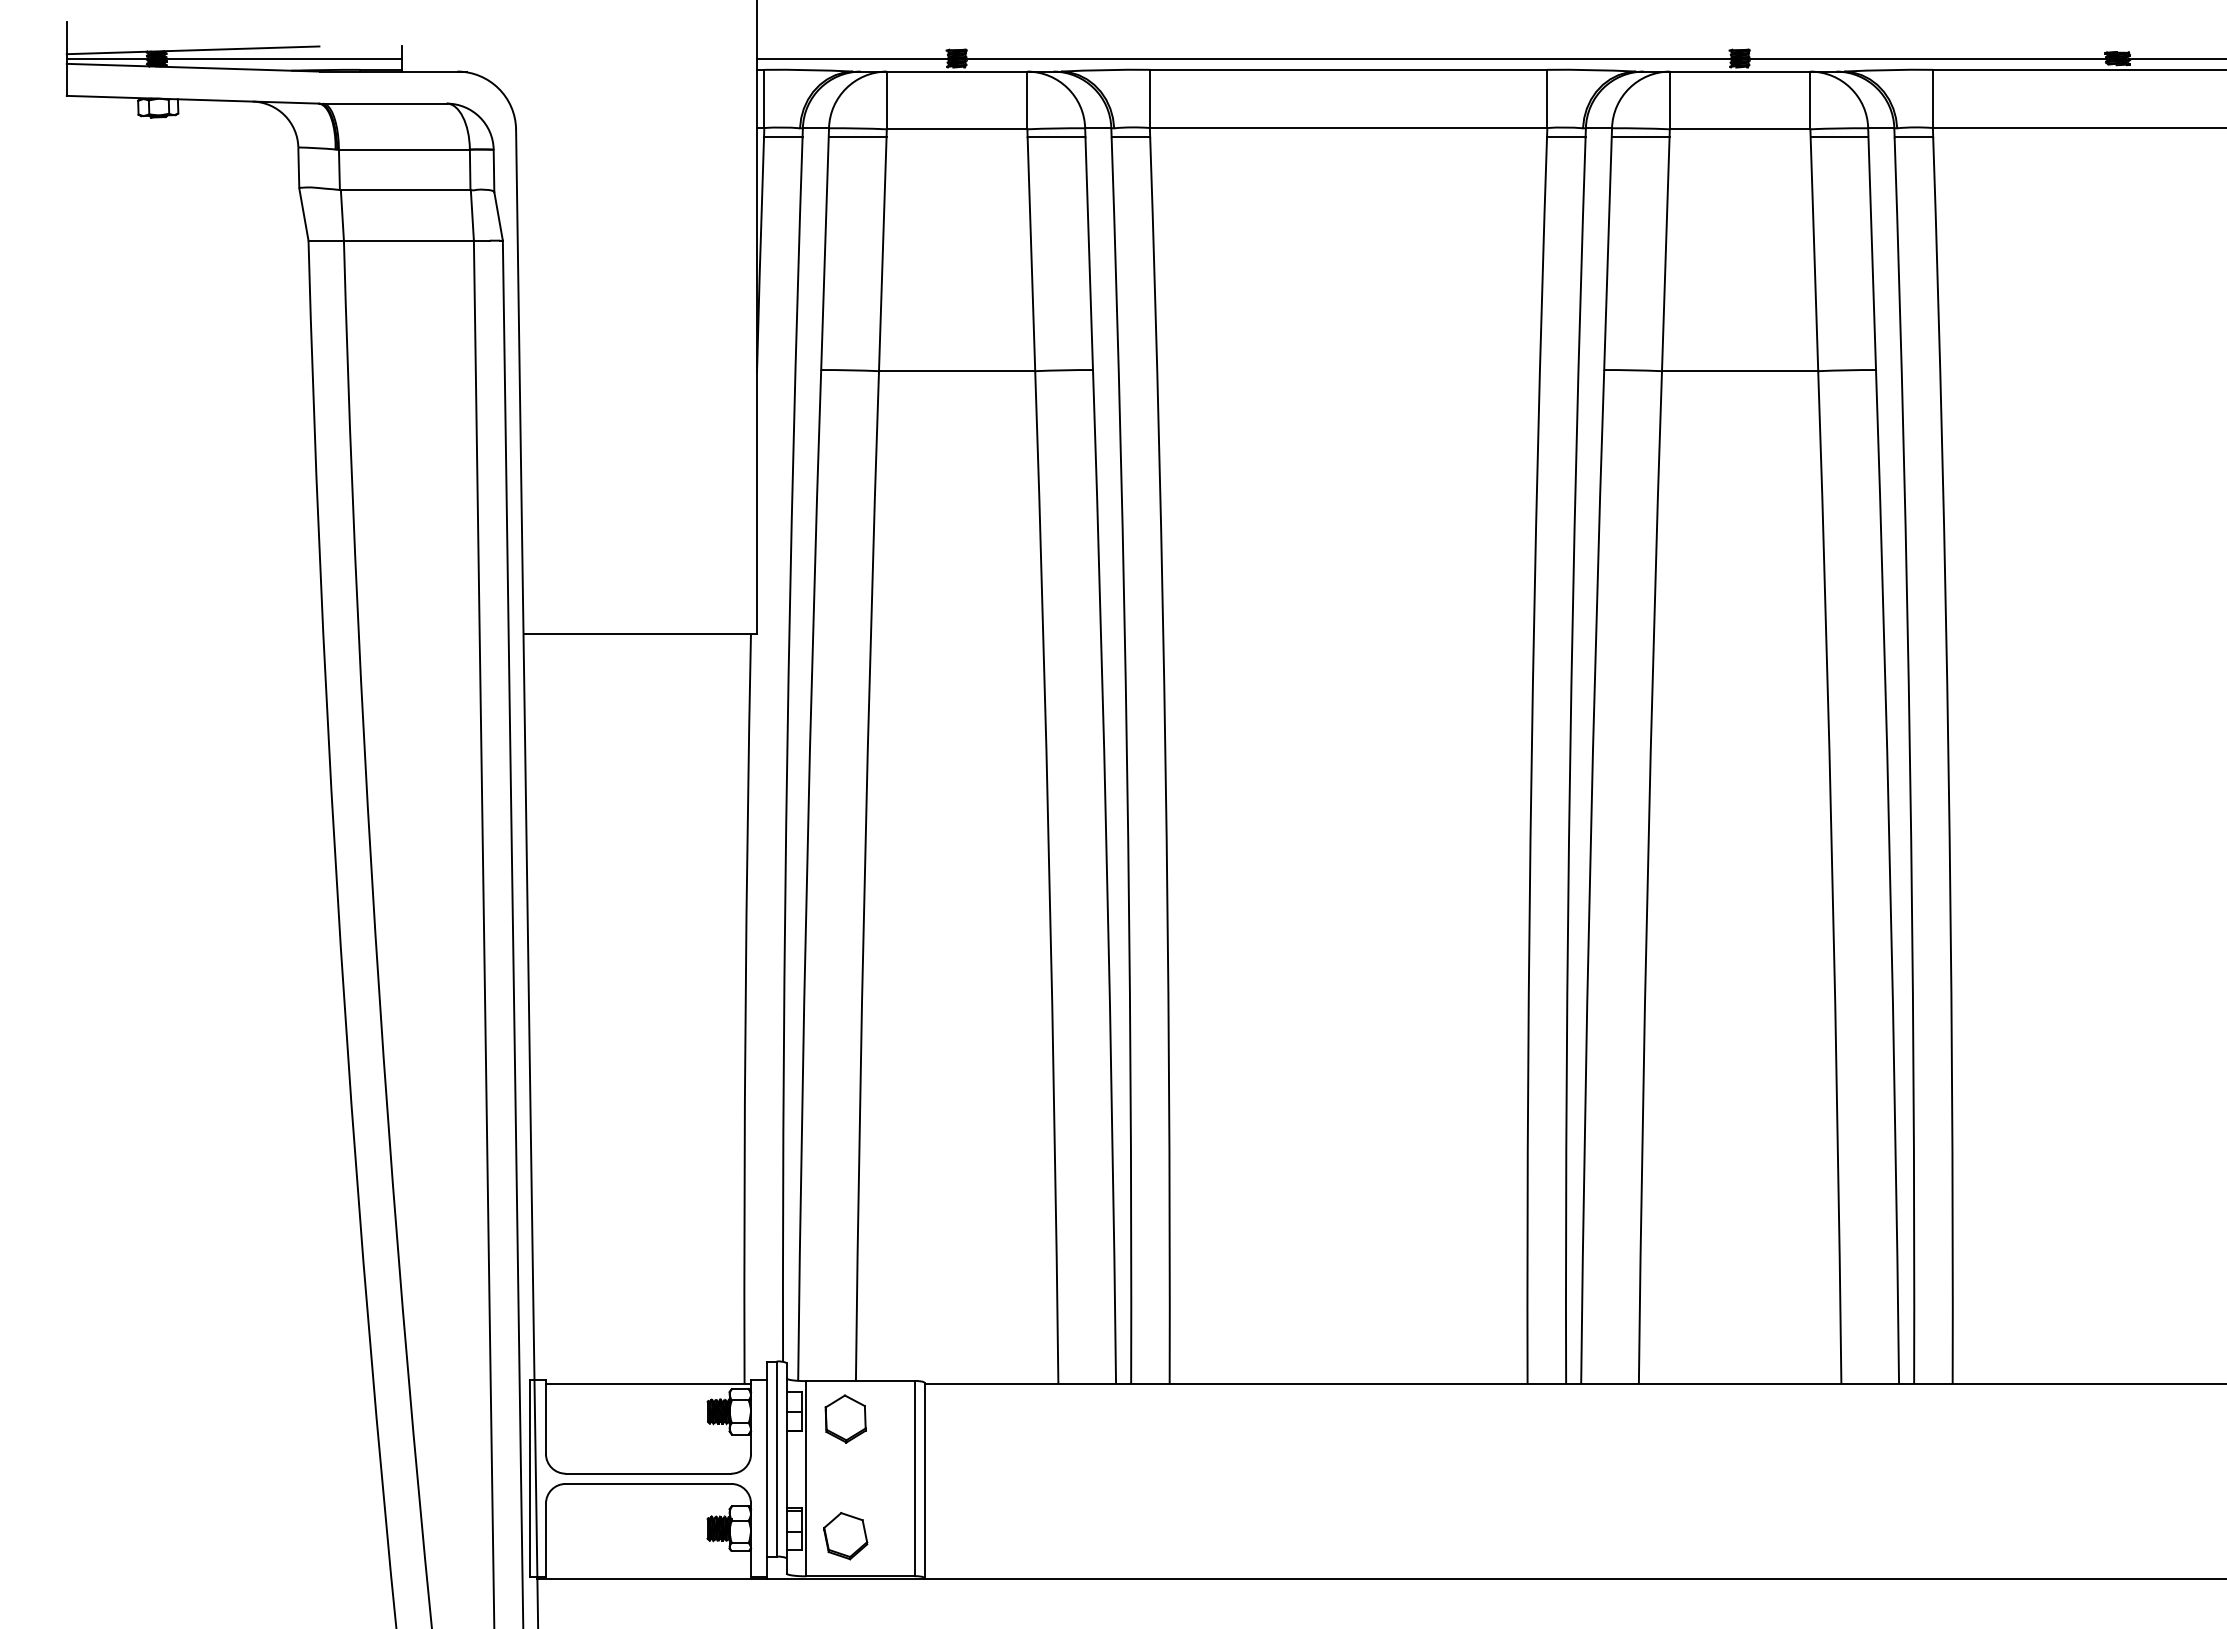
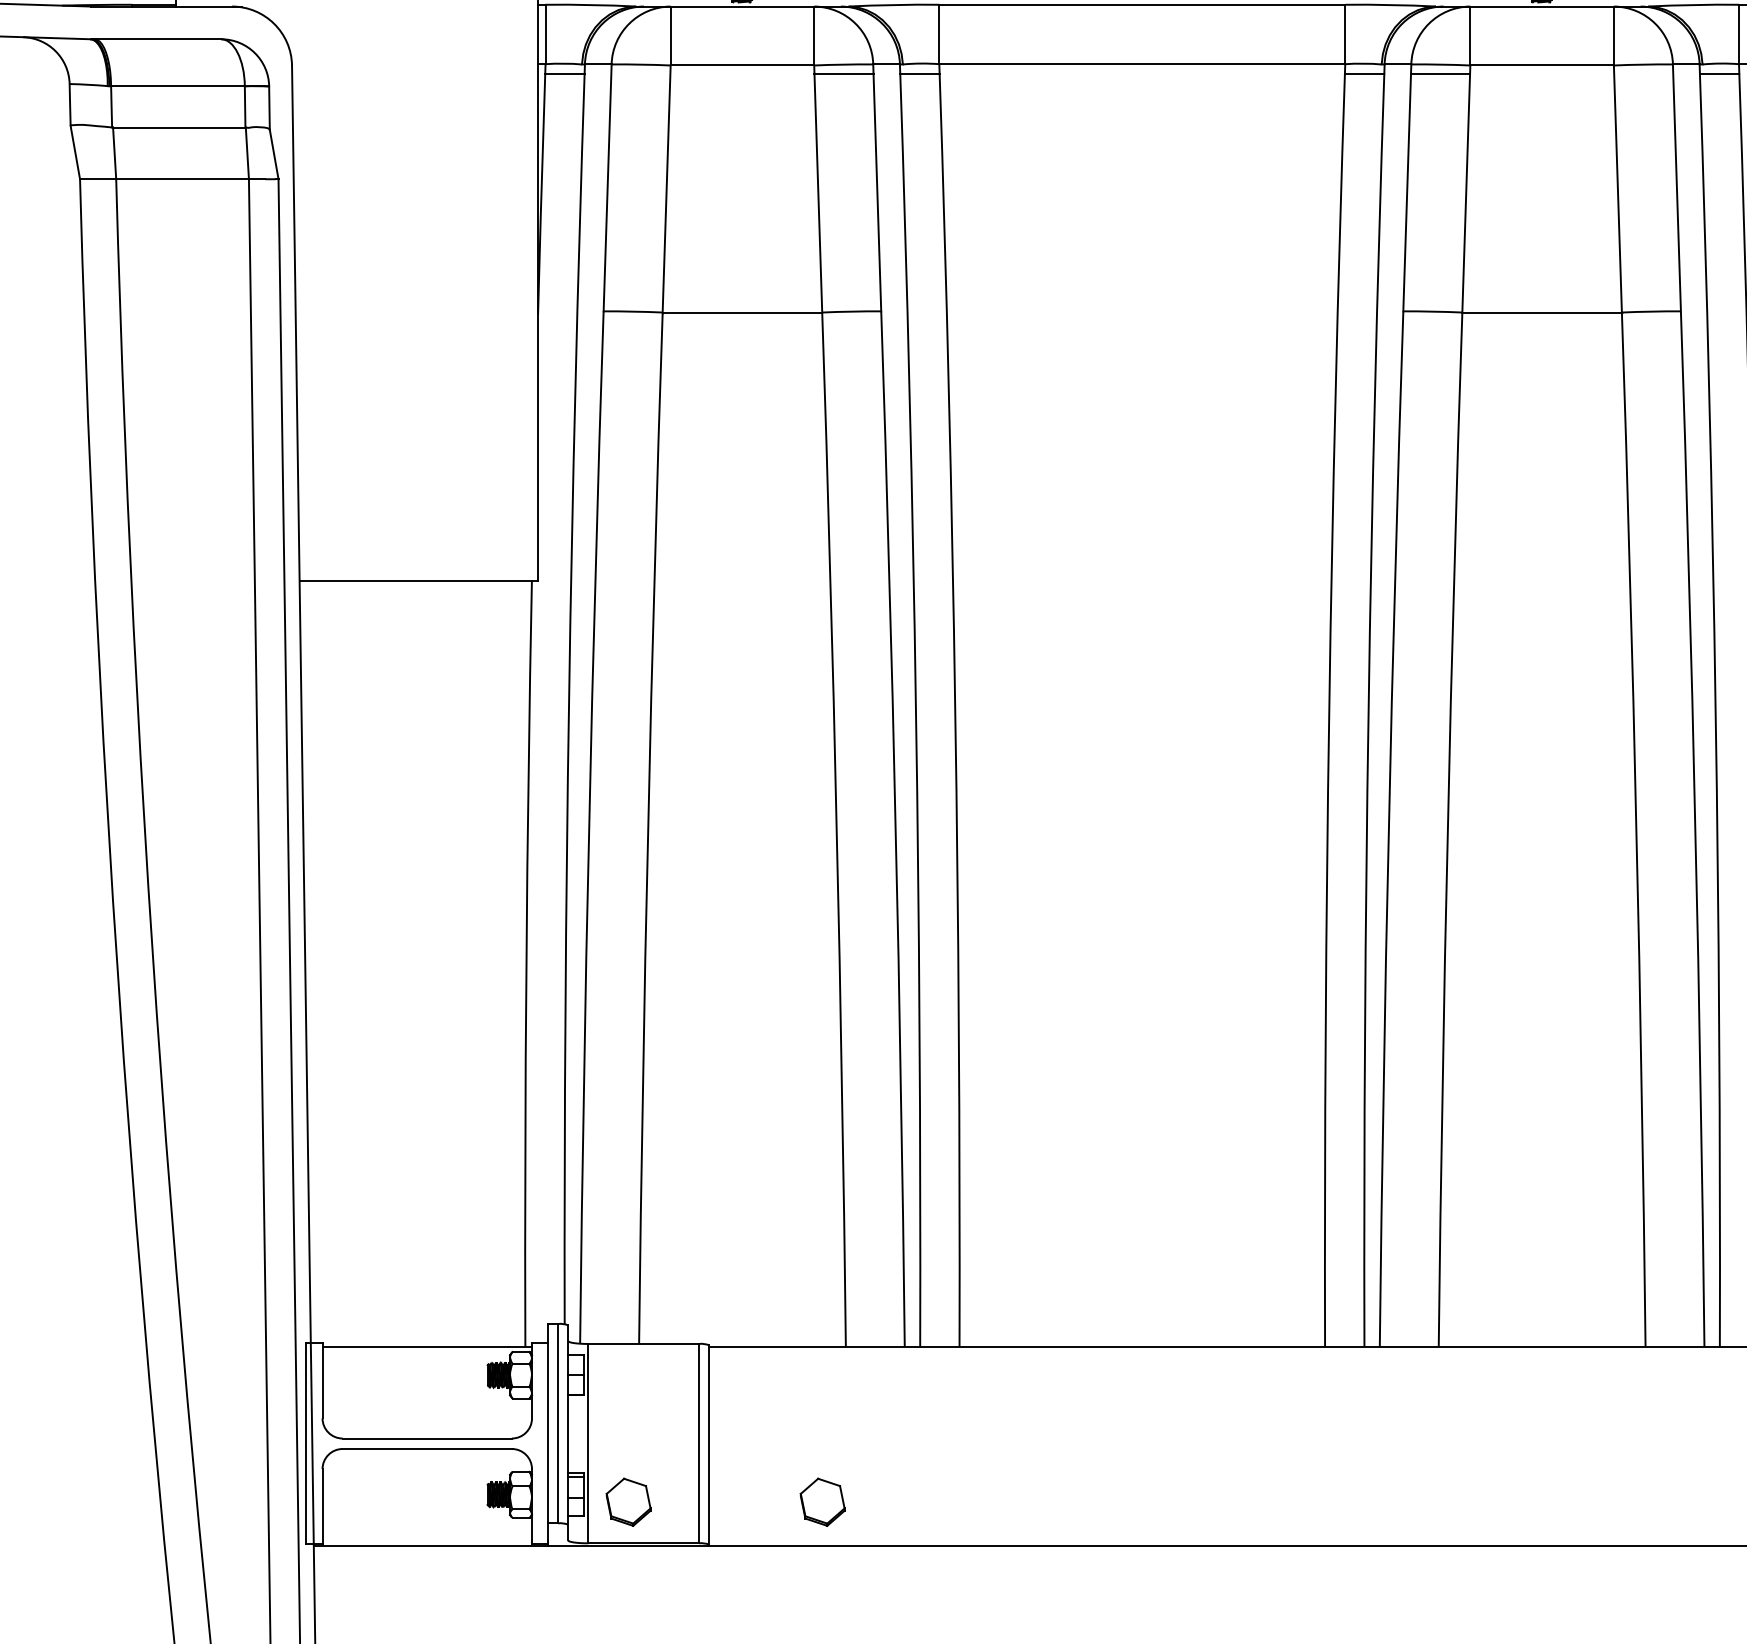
line: (857, 137) -> (640, 73), removed
line: (1839, 137) -> (1643, 73), removed
part: (845, 1418) -> (628, 1382), removed
part: (1035, 1536) -> (822, 1502), added

